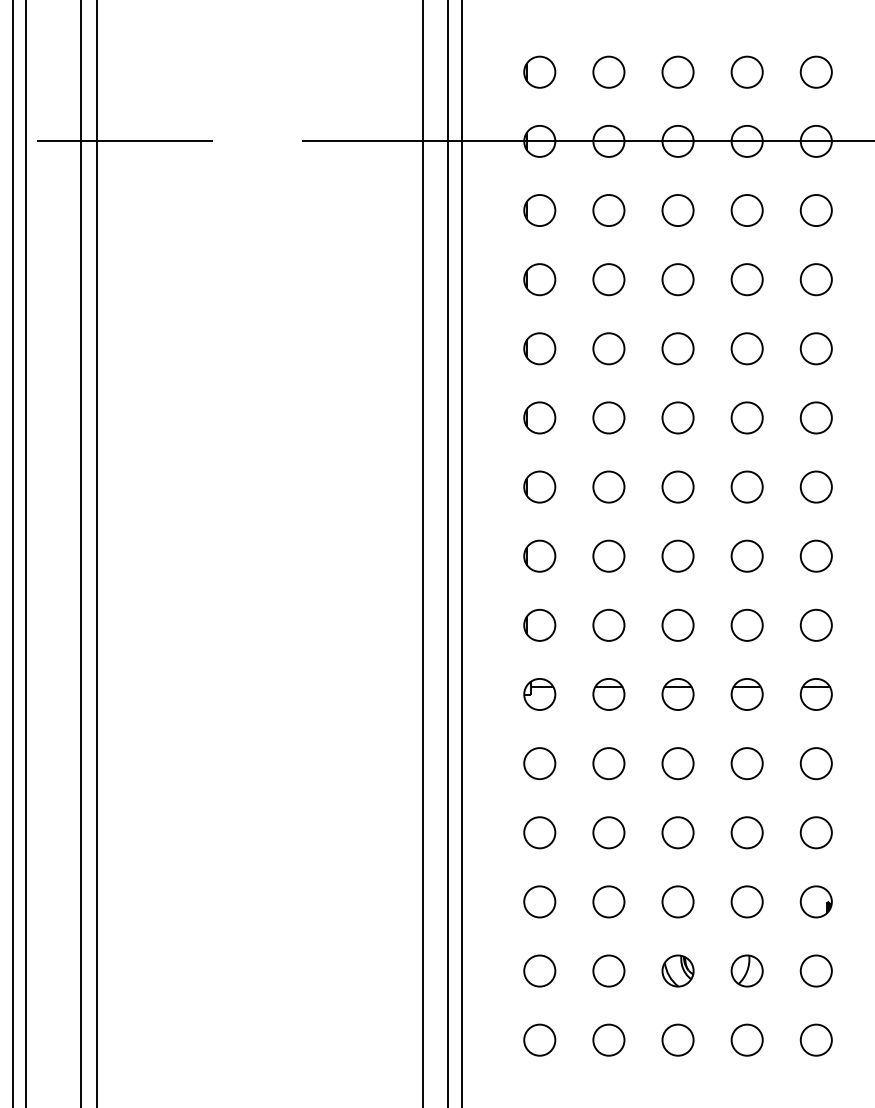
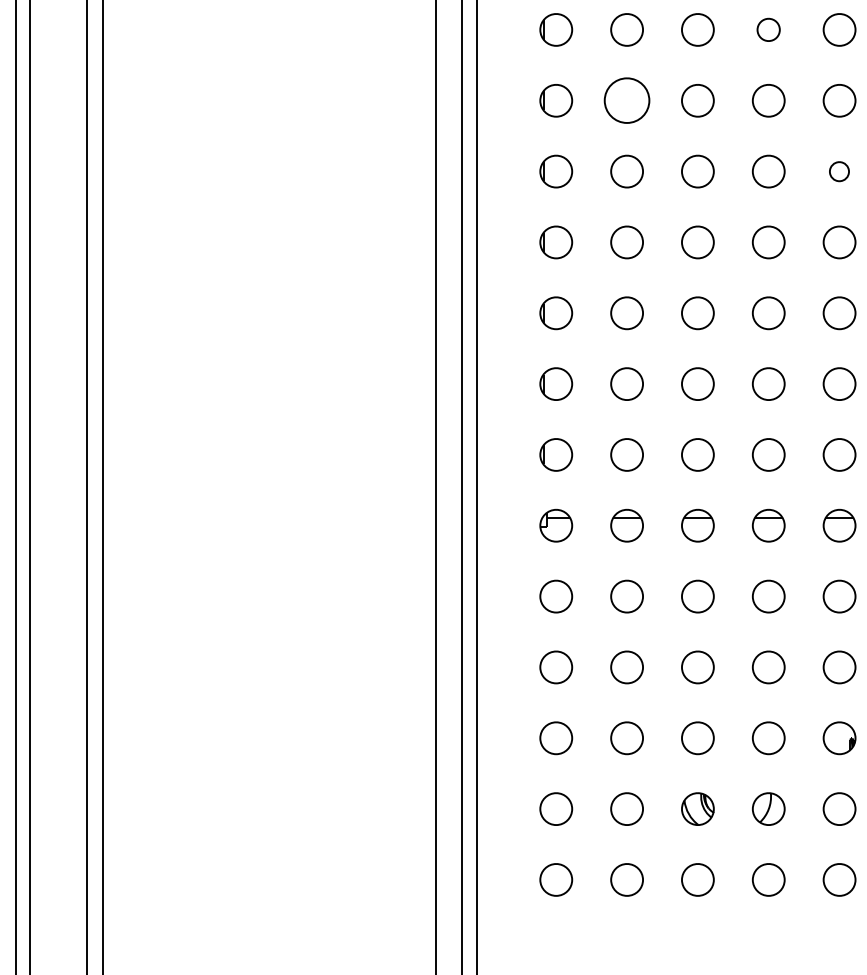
part: (746, 210) -> (768, 29), size x0.7
part: (608, 279) -> (626, 100), size x1.4
part: (815, 348) -> (838, 171), size x0.6

